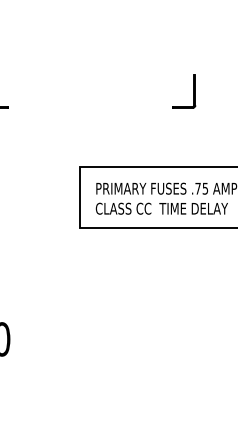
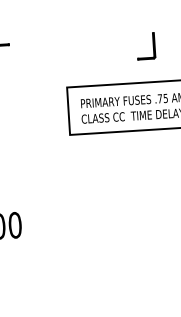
part: (193, 91) -> (153, 46), moved

